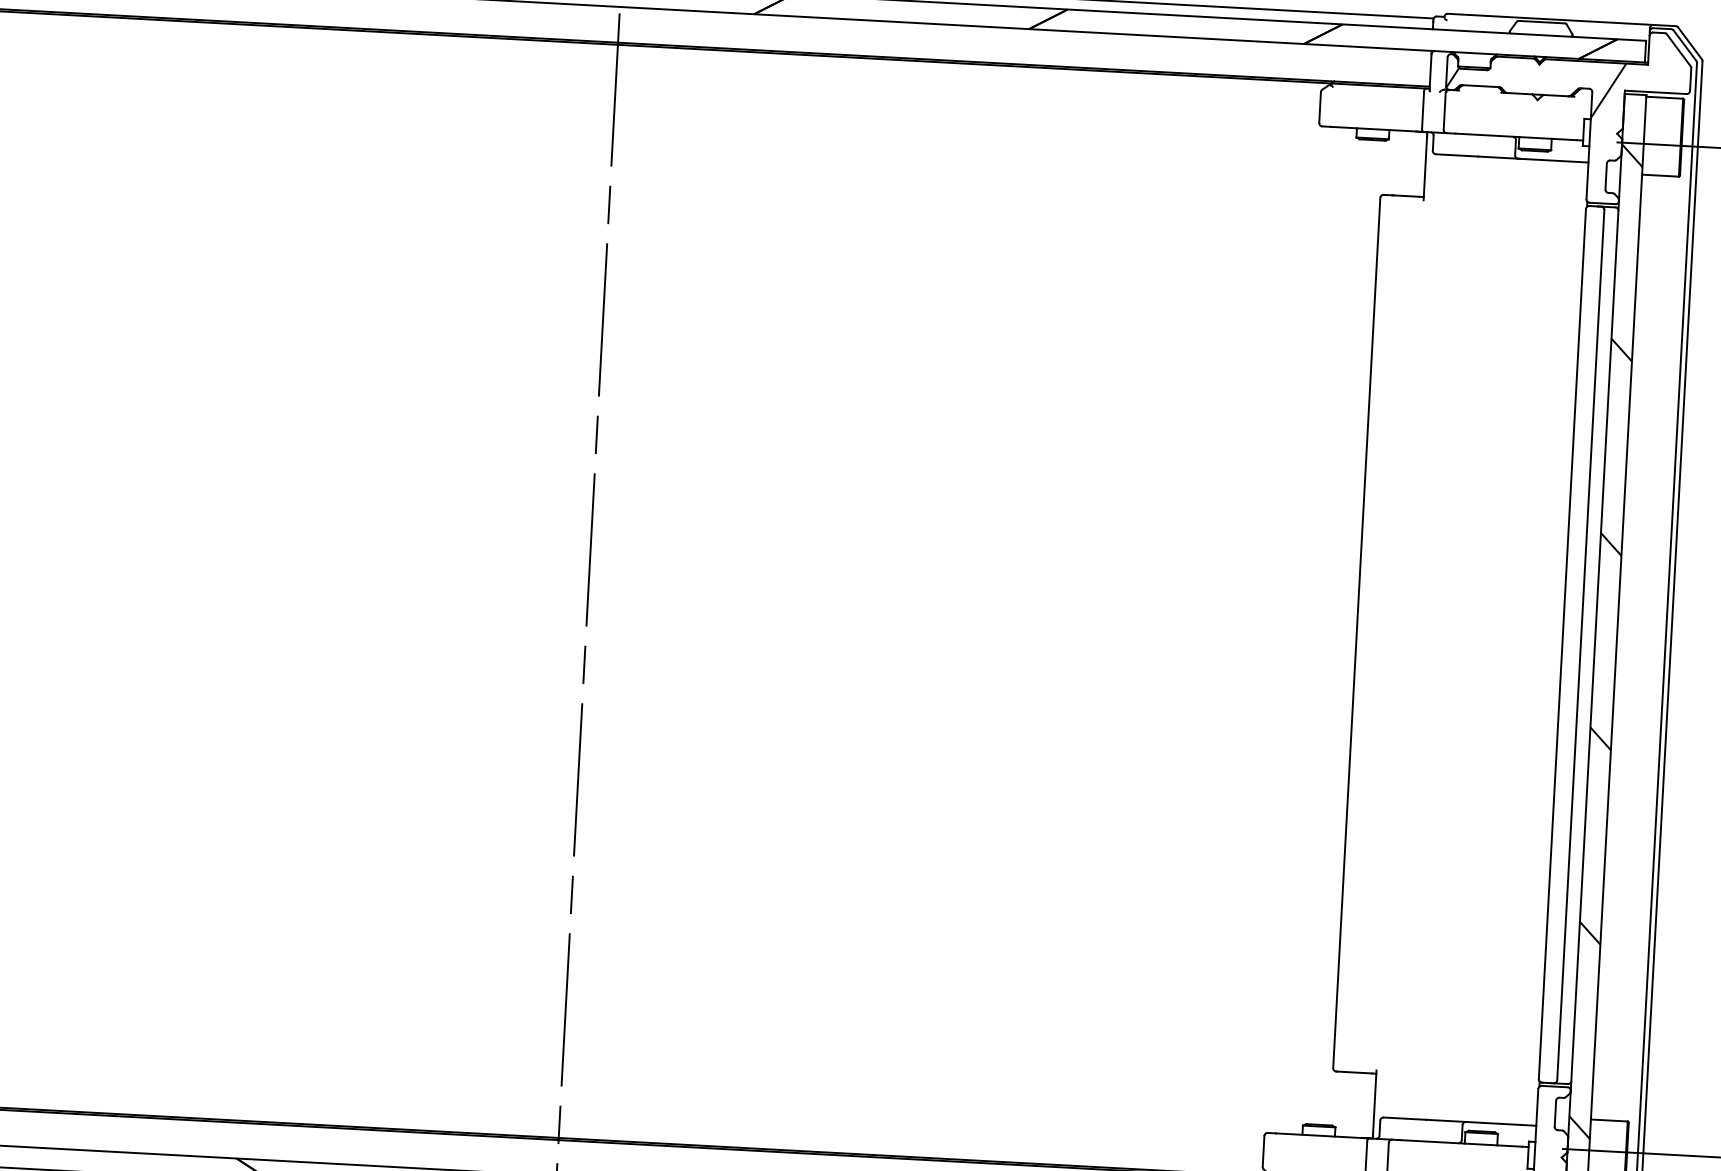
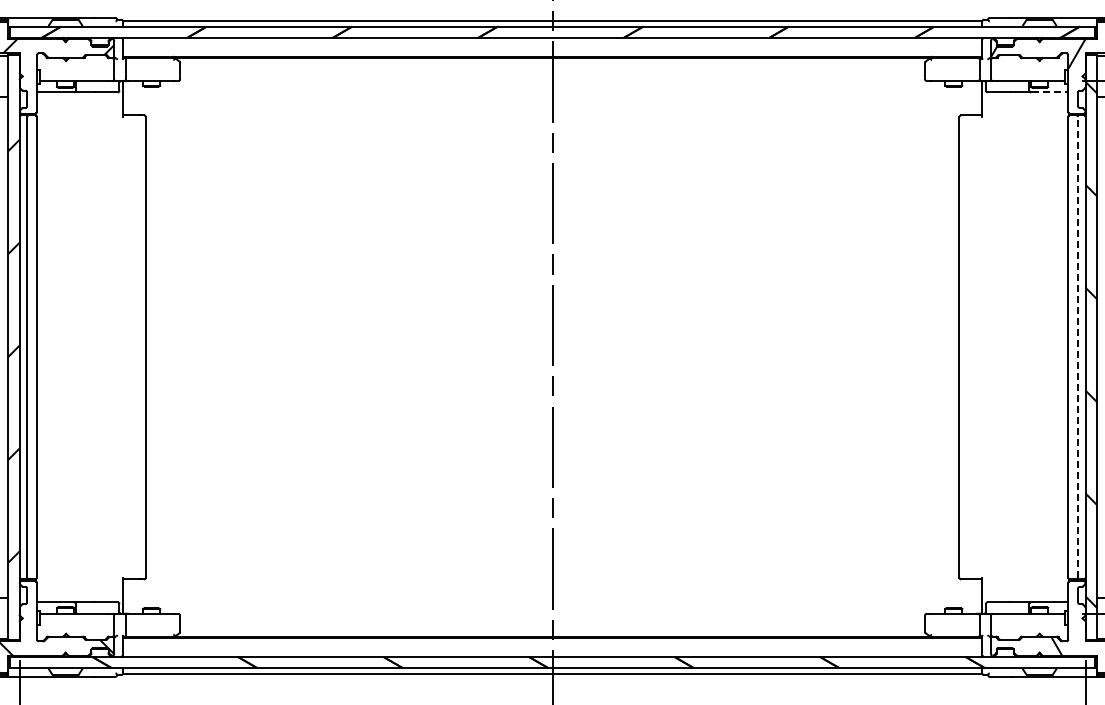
line: (1554, 160) -> (1050, 92), solid -> dashed
line: (1581, 643) -> (1078, 346), solid -> dashed

